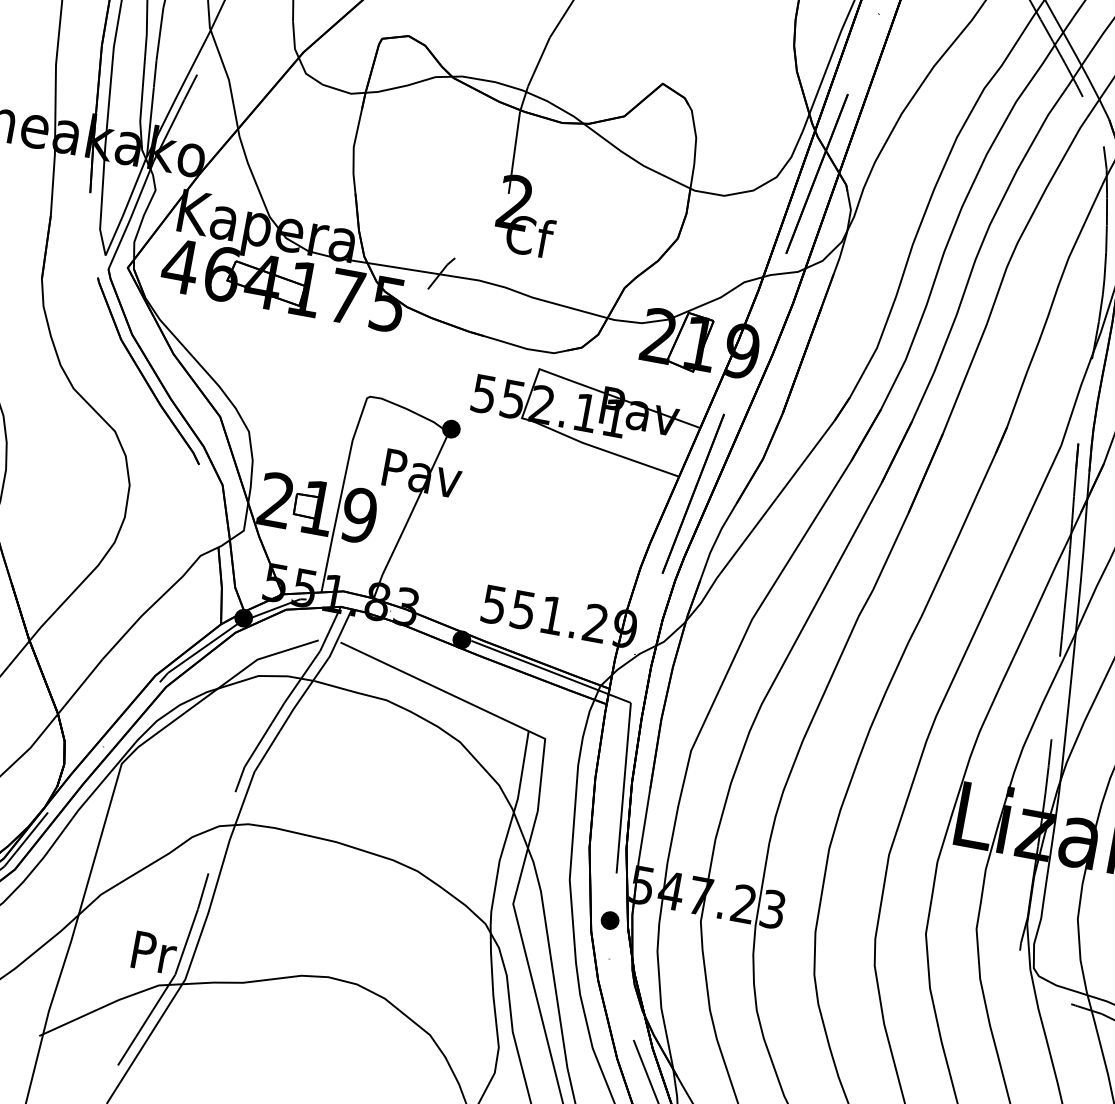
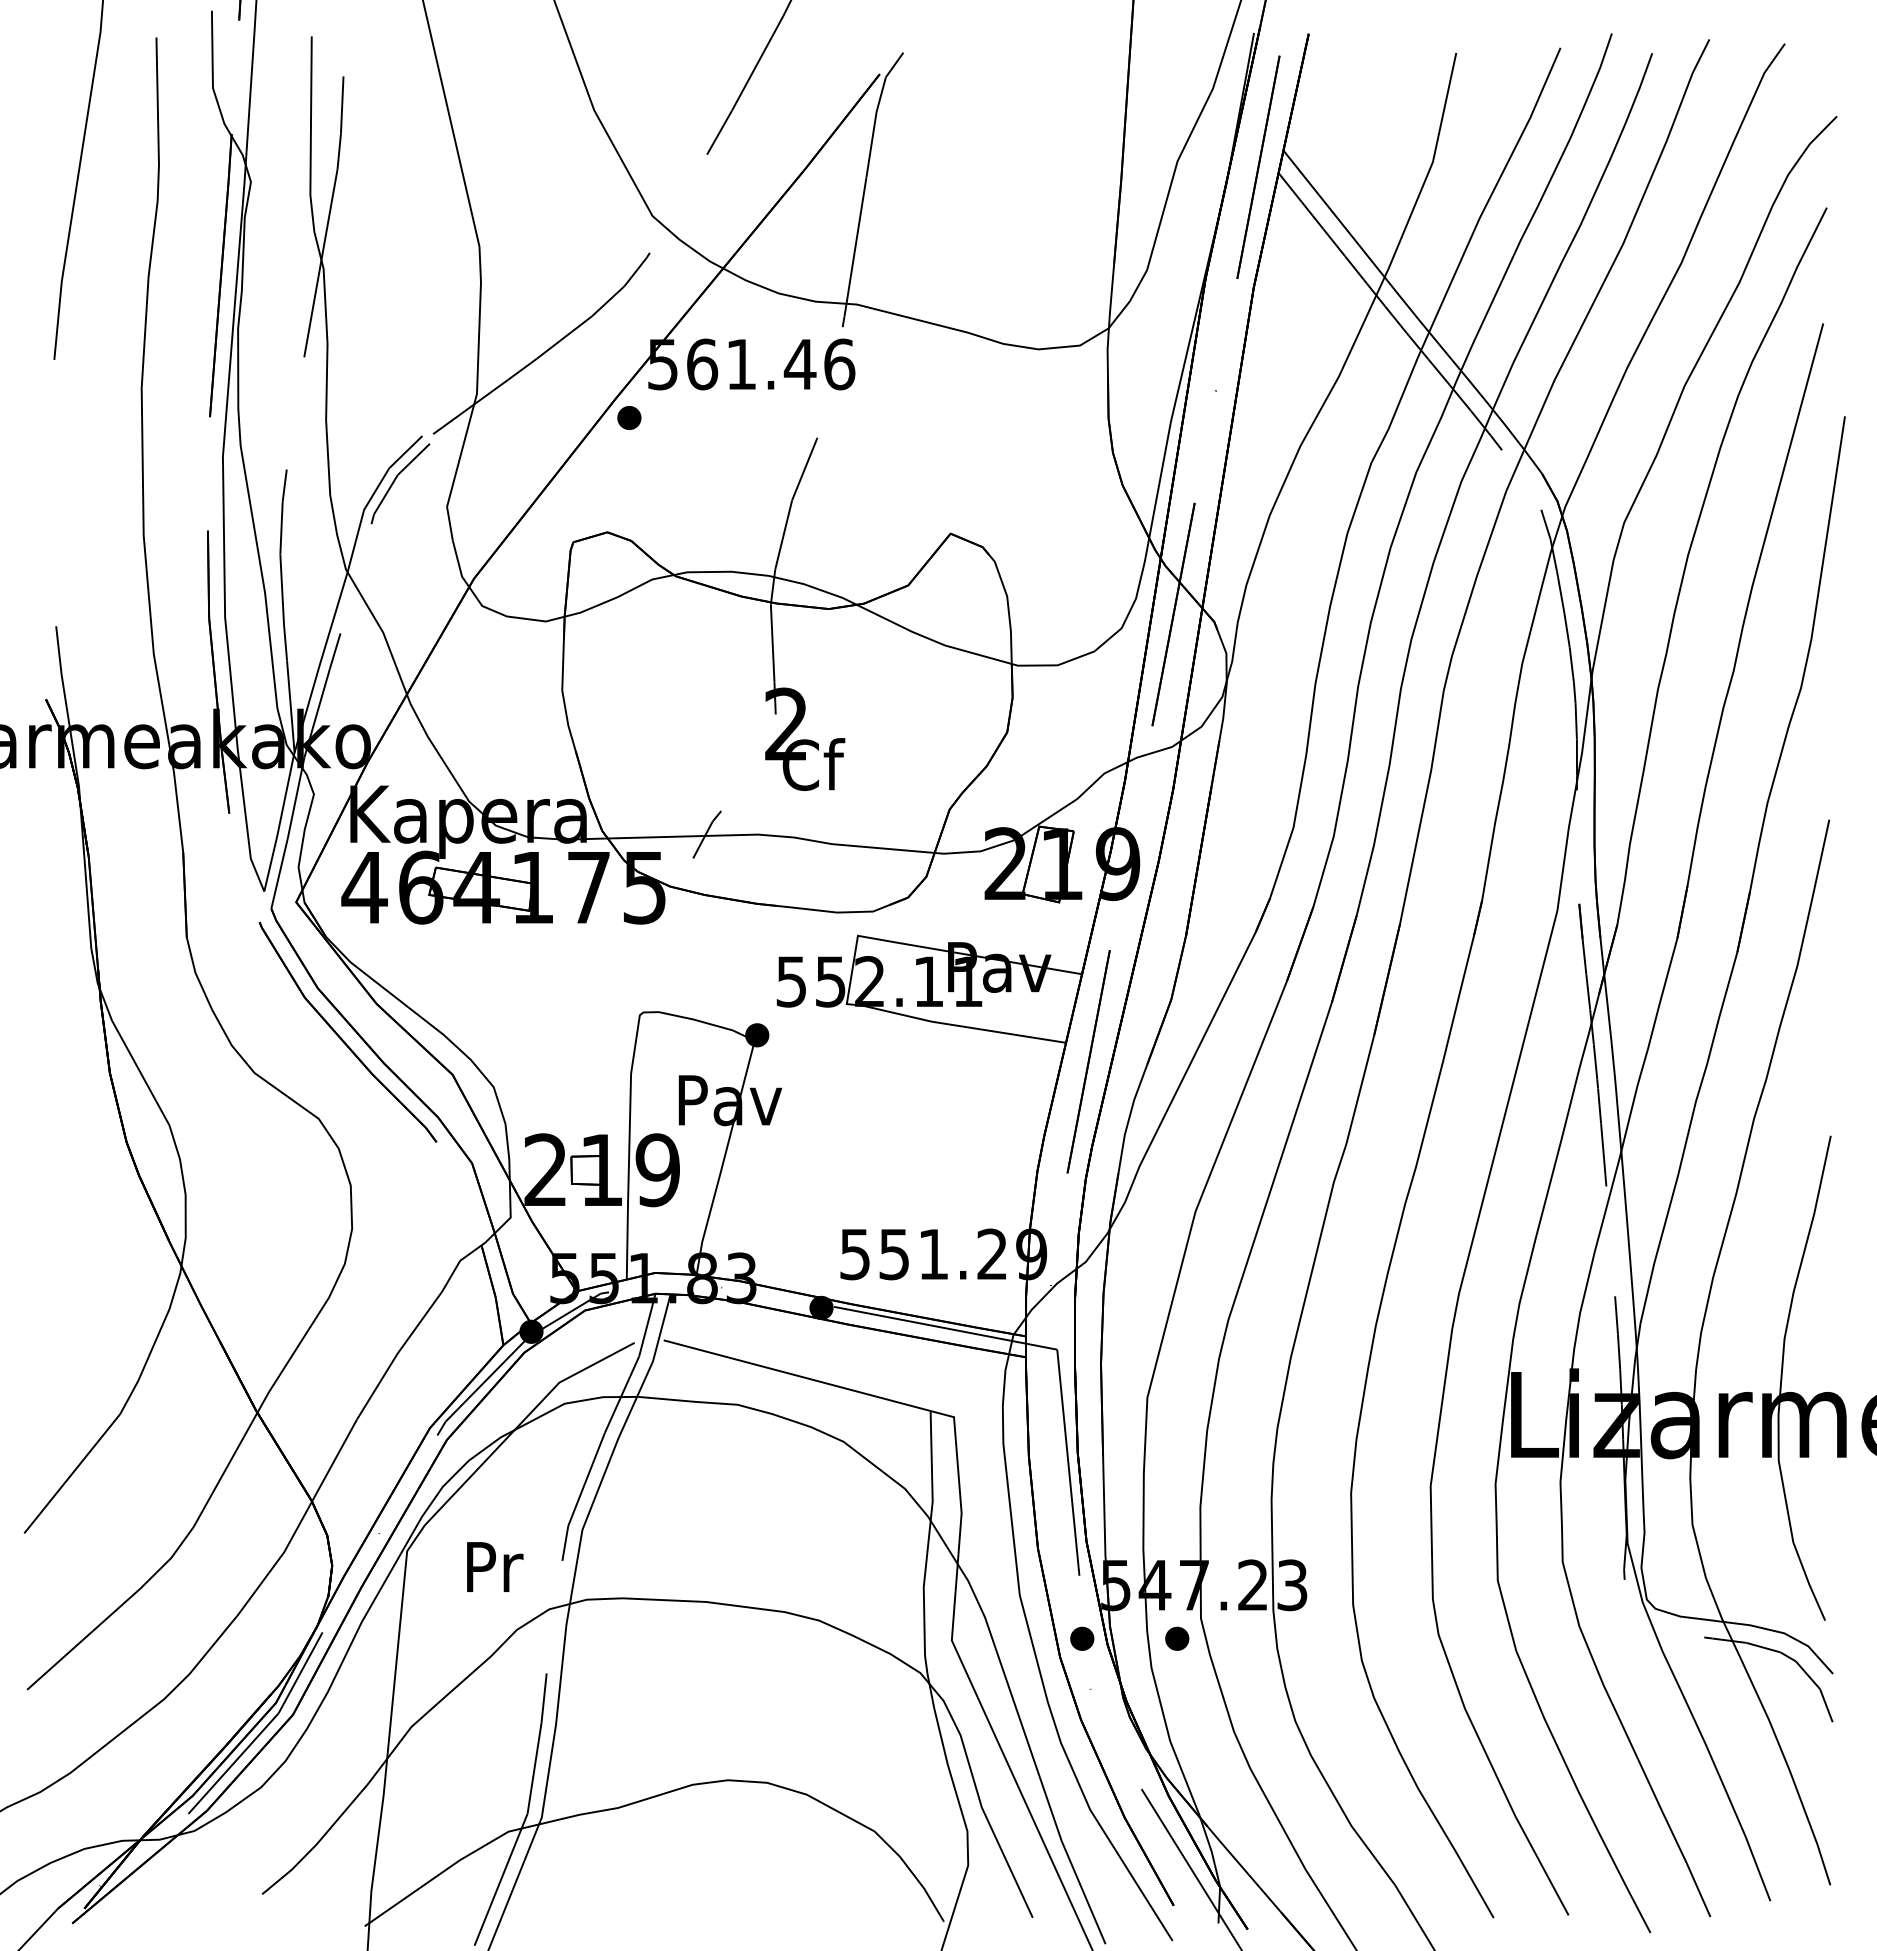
part: (680, 933) -> (1177, 1638), added
text: (154, 952) -> (495, 1566), moved

